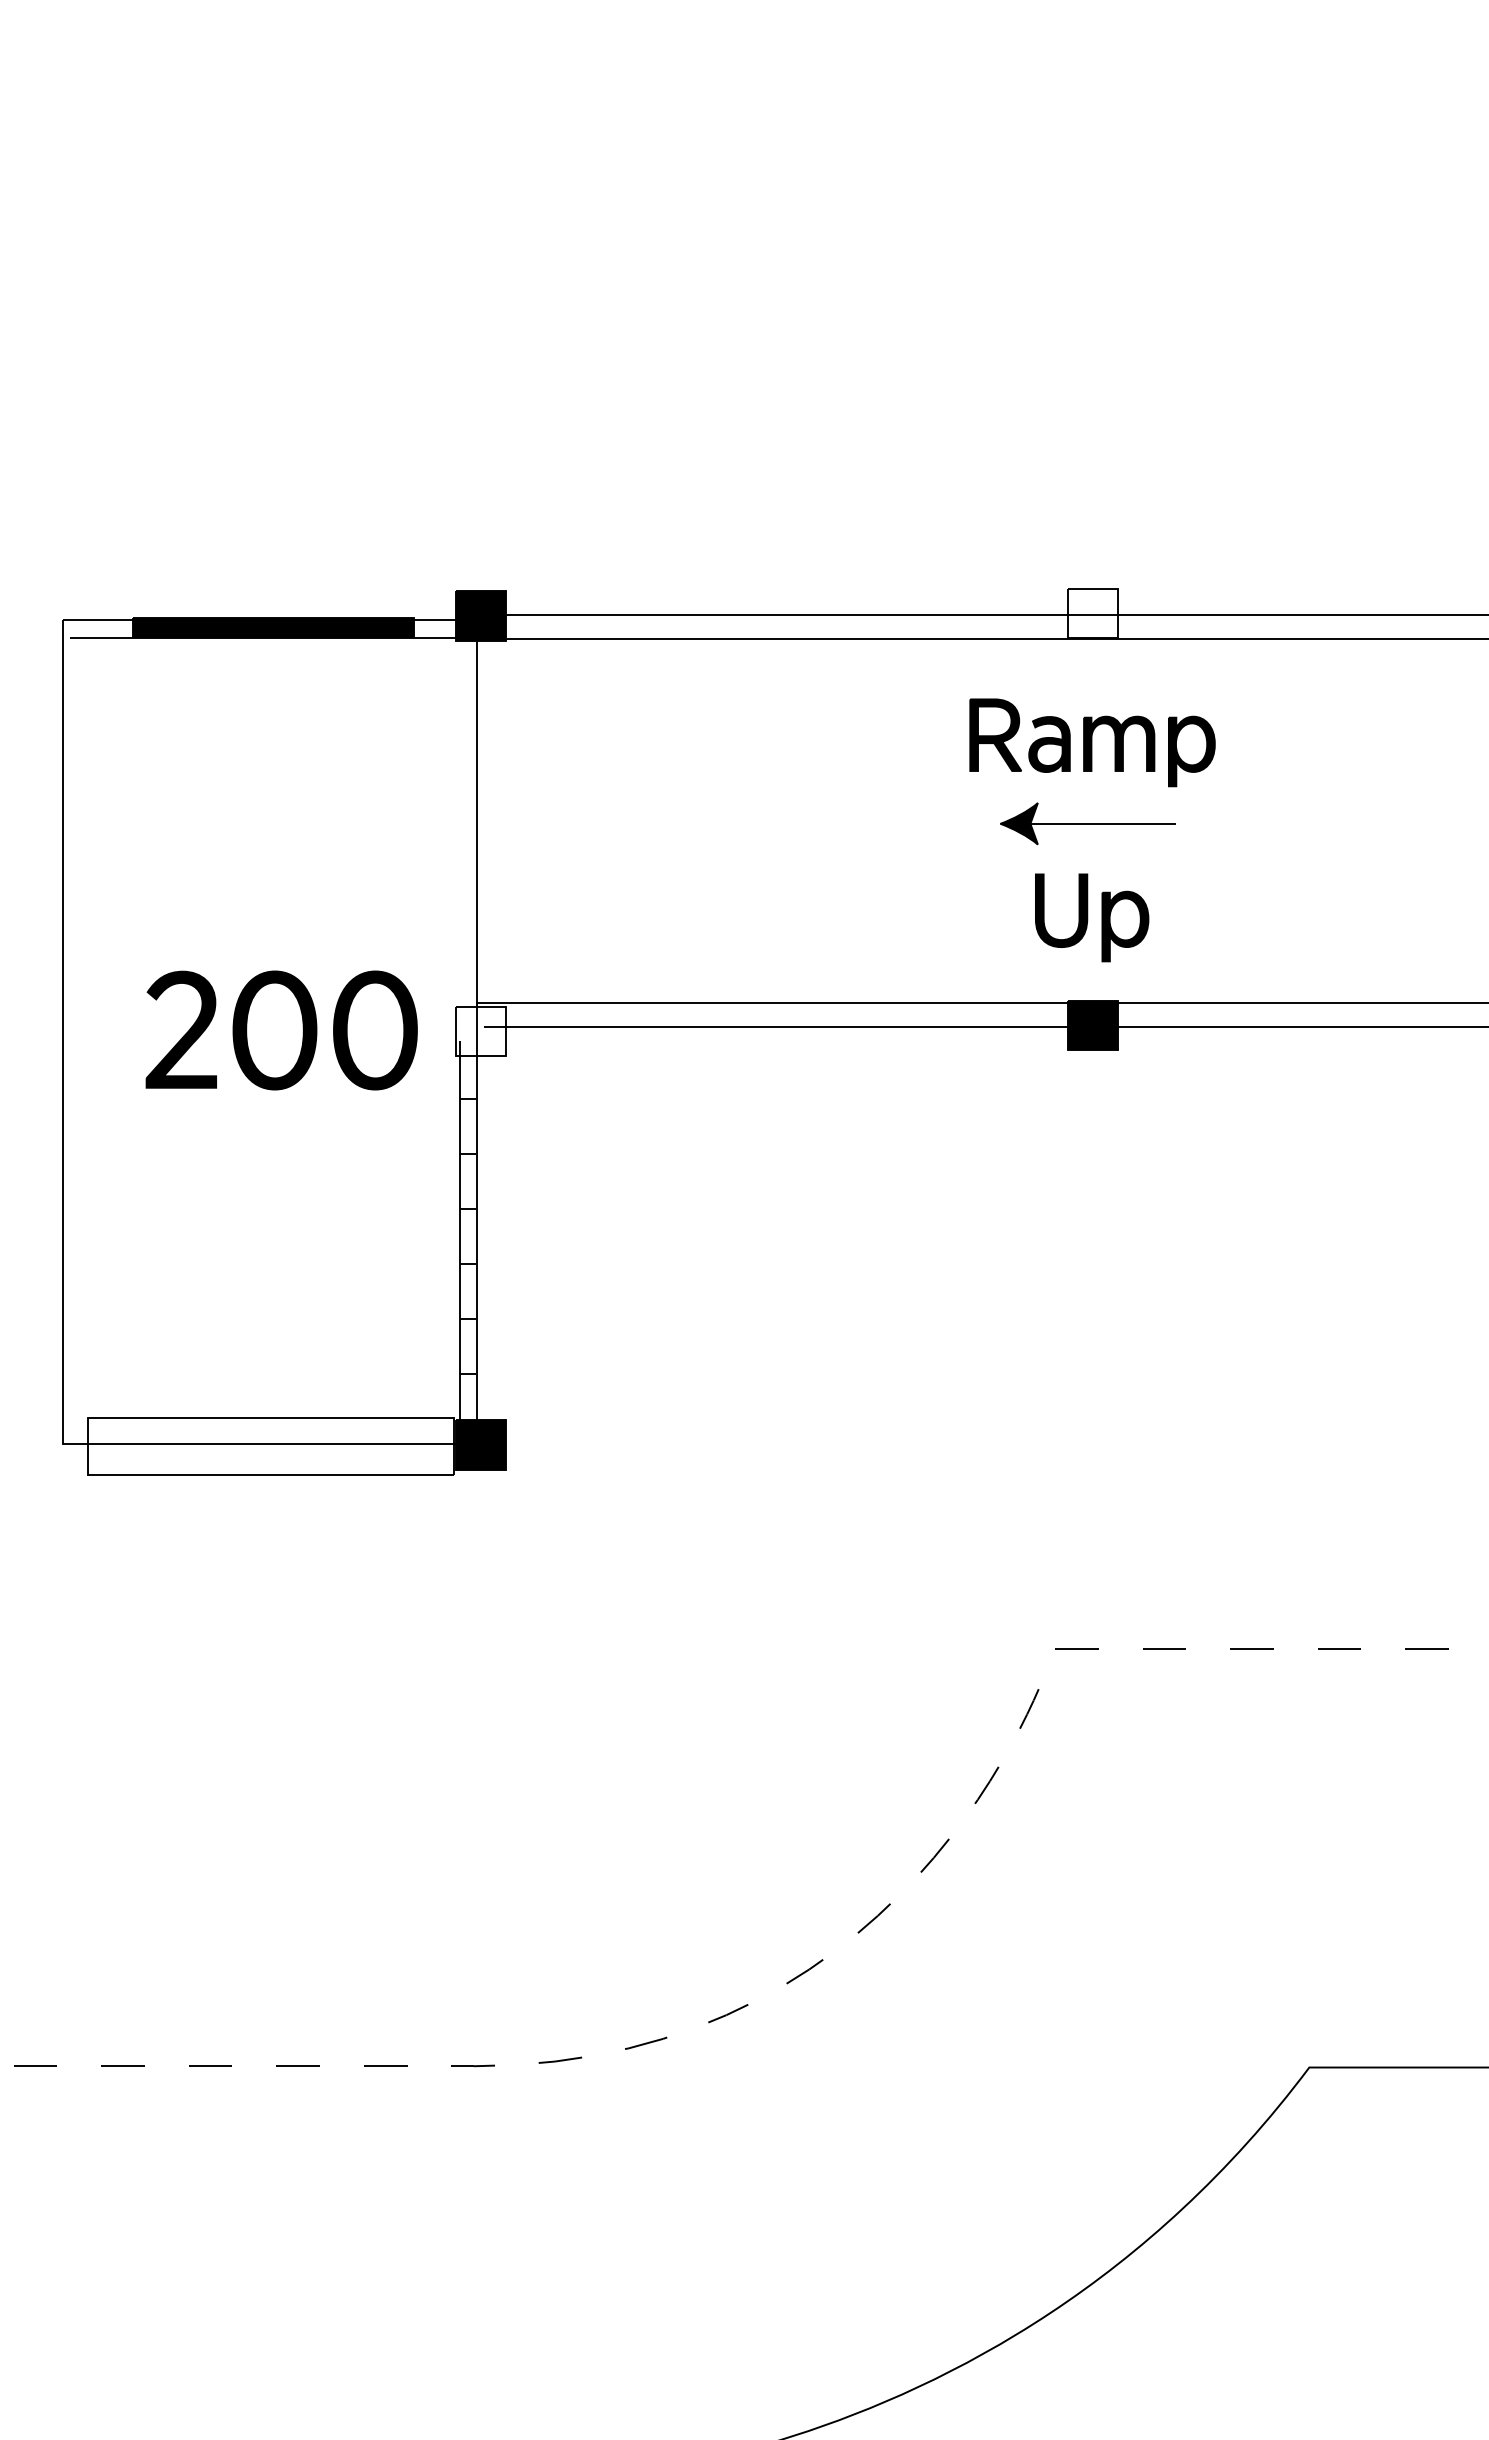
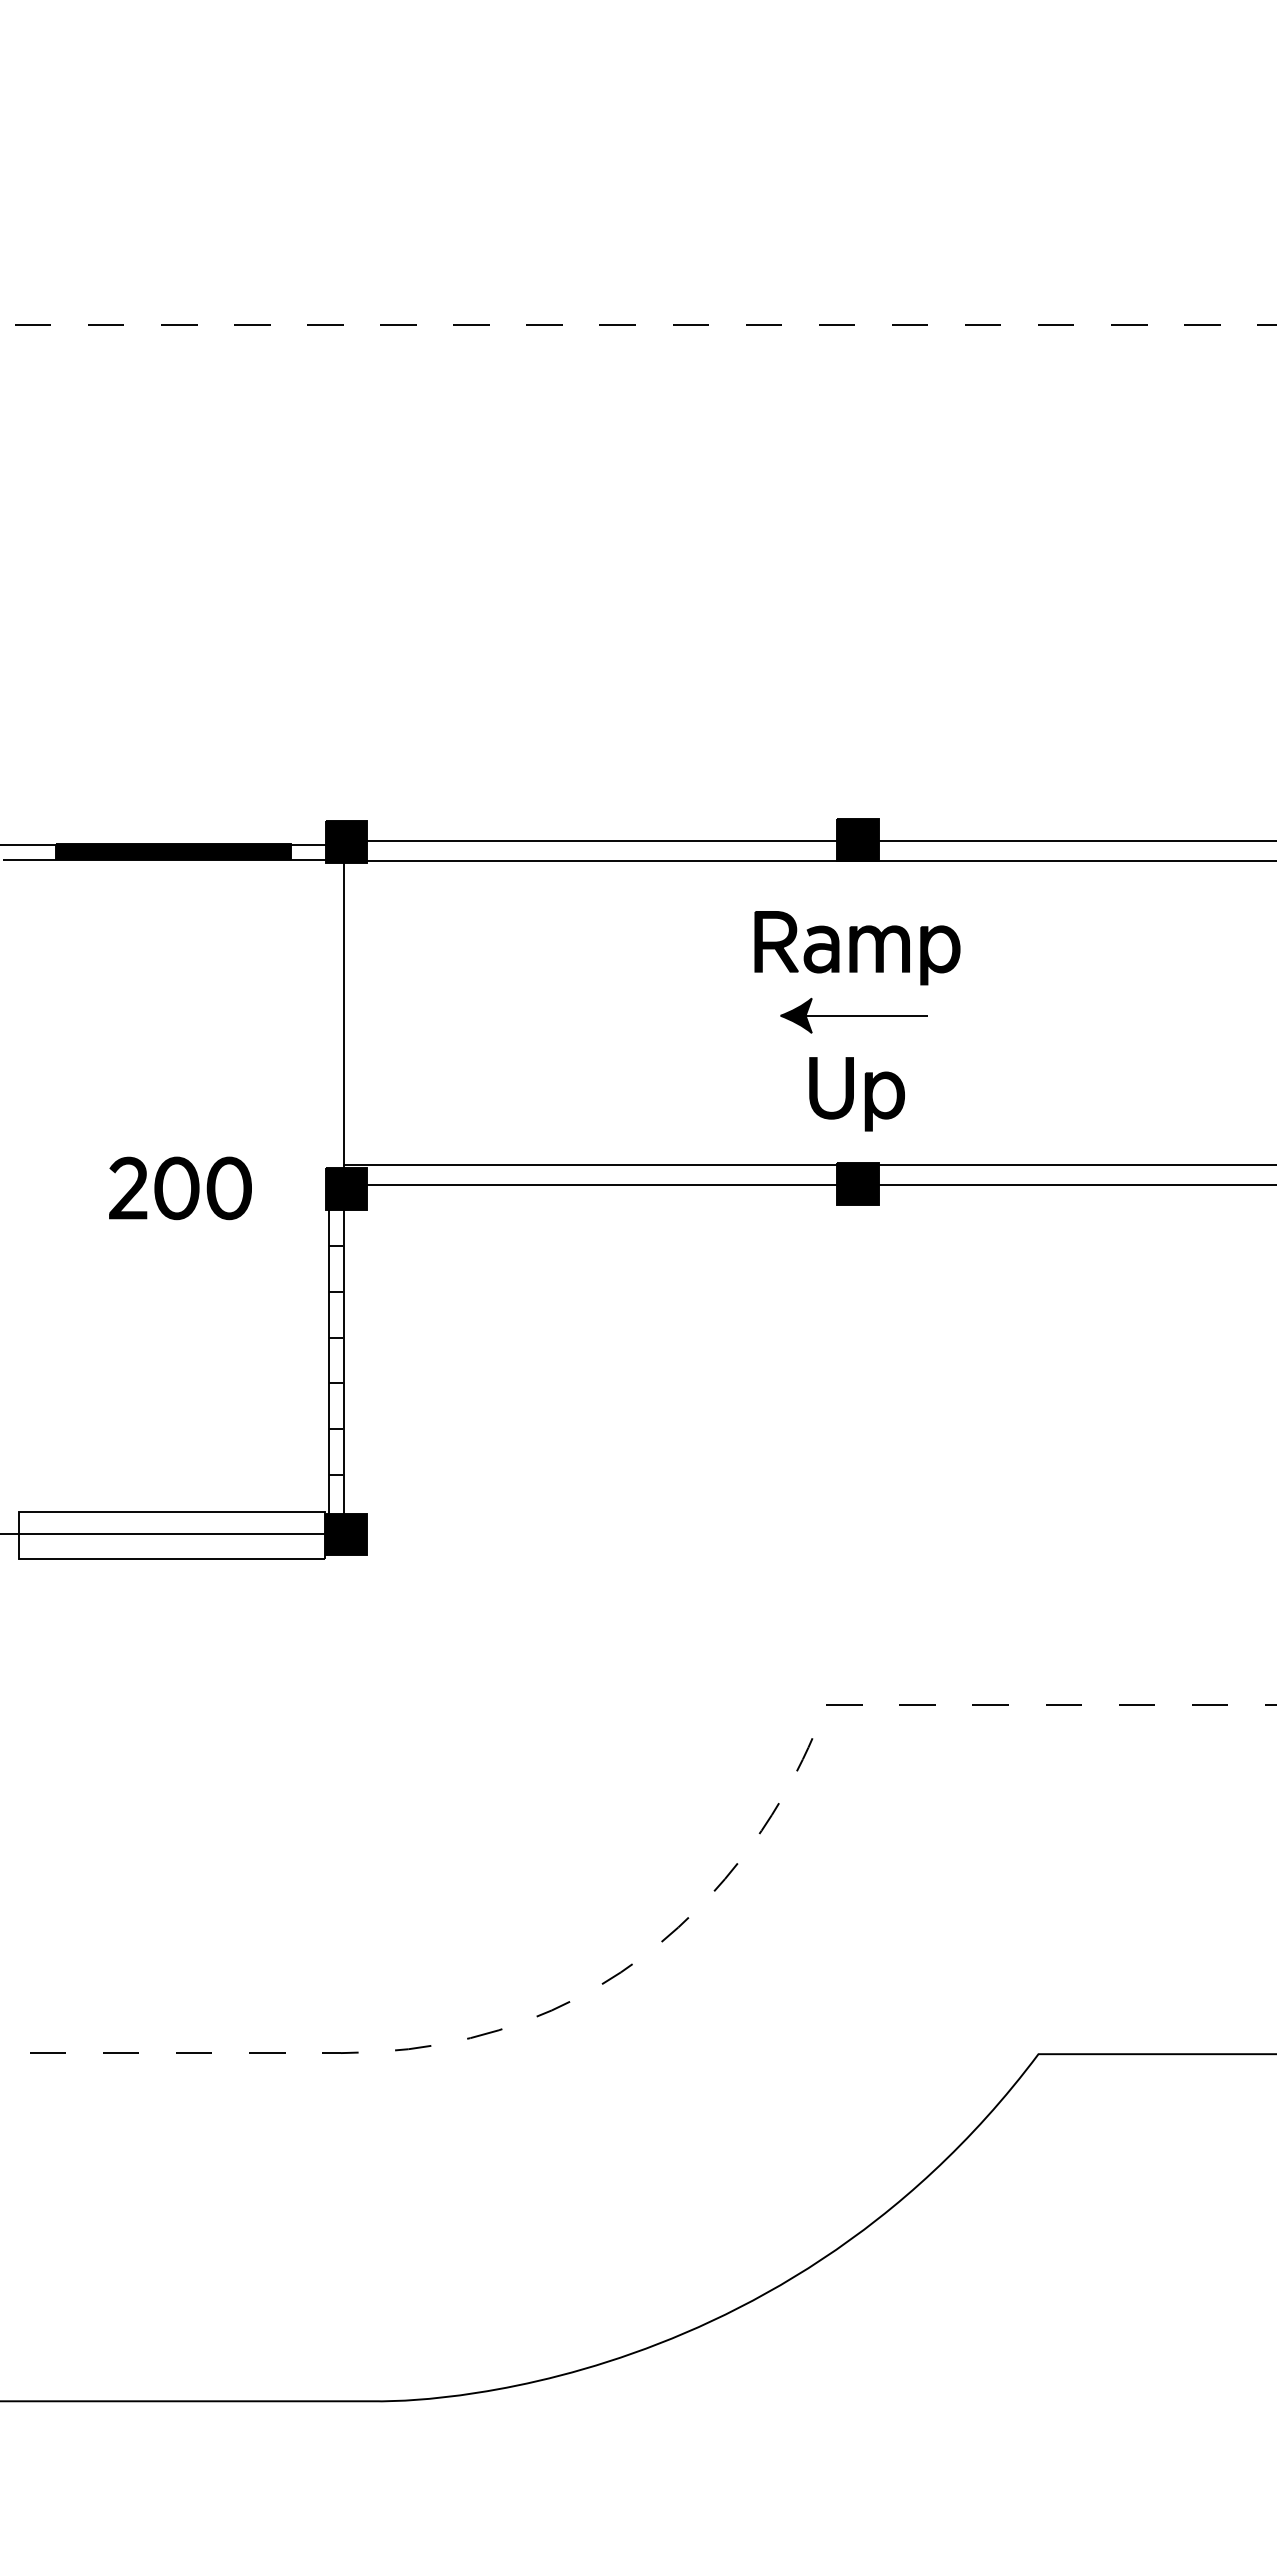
fill: (1092, 612) -> (857, 839), added
part: (281, 1030) -> (180, 1188), size x0.62
fill: (480, 1030) -> (346, 1188), added

